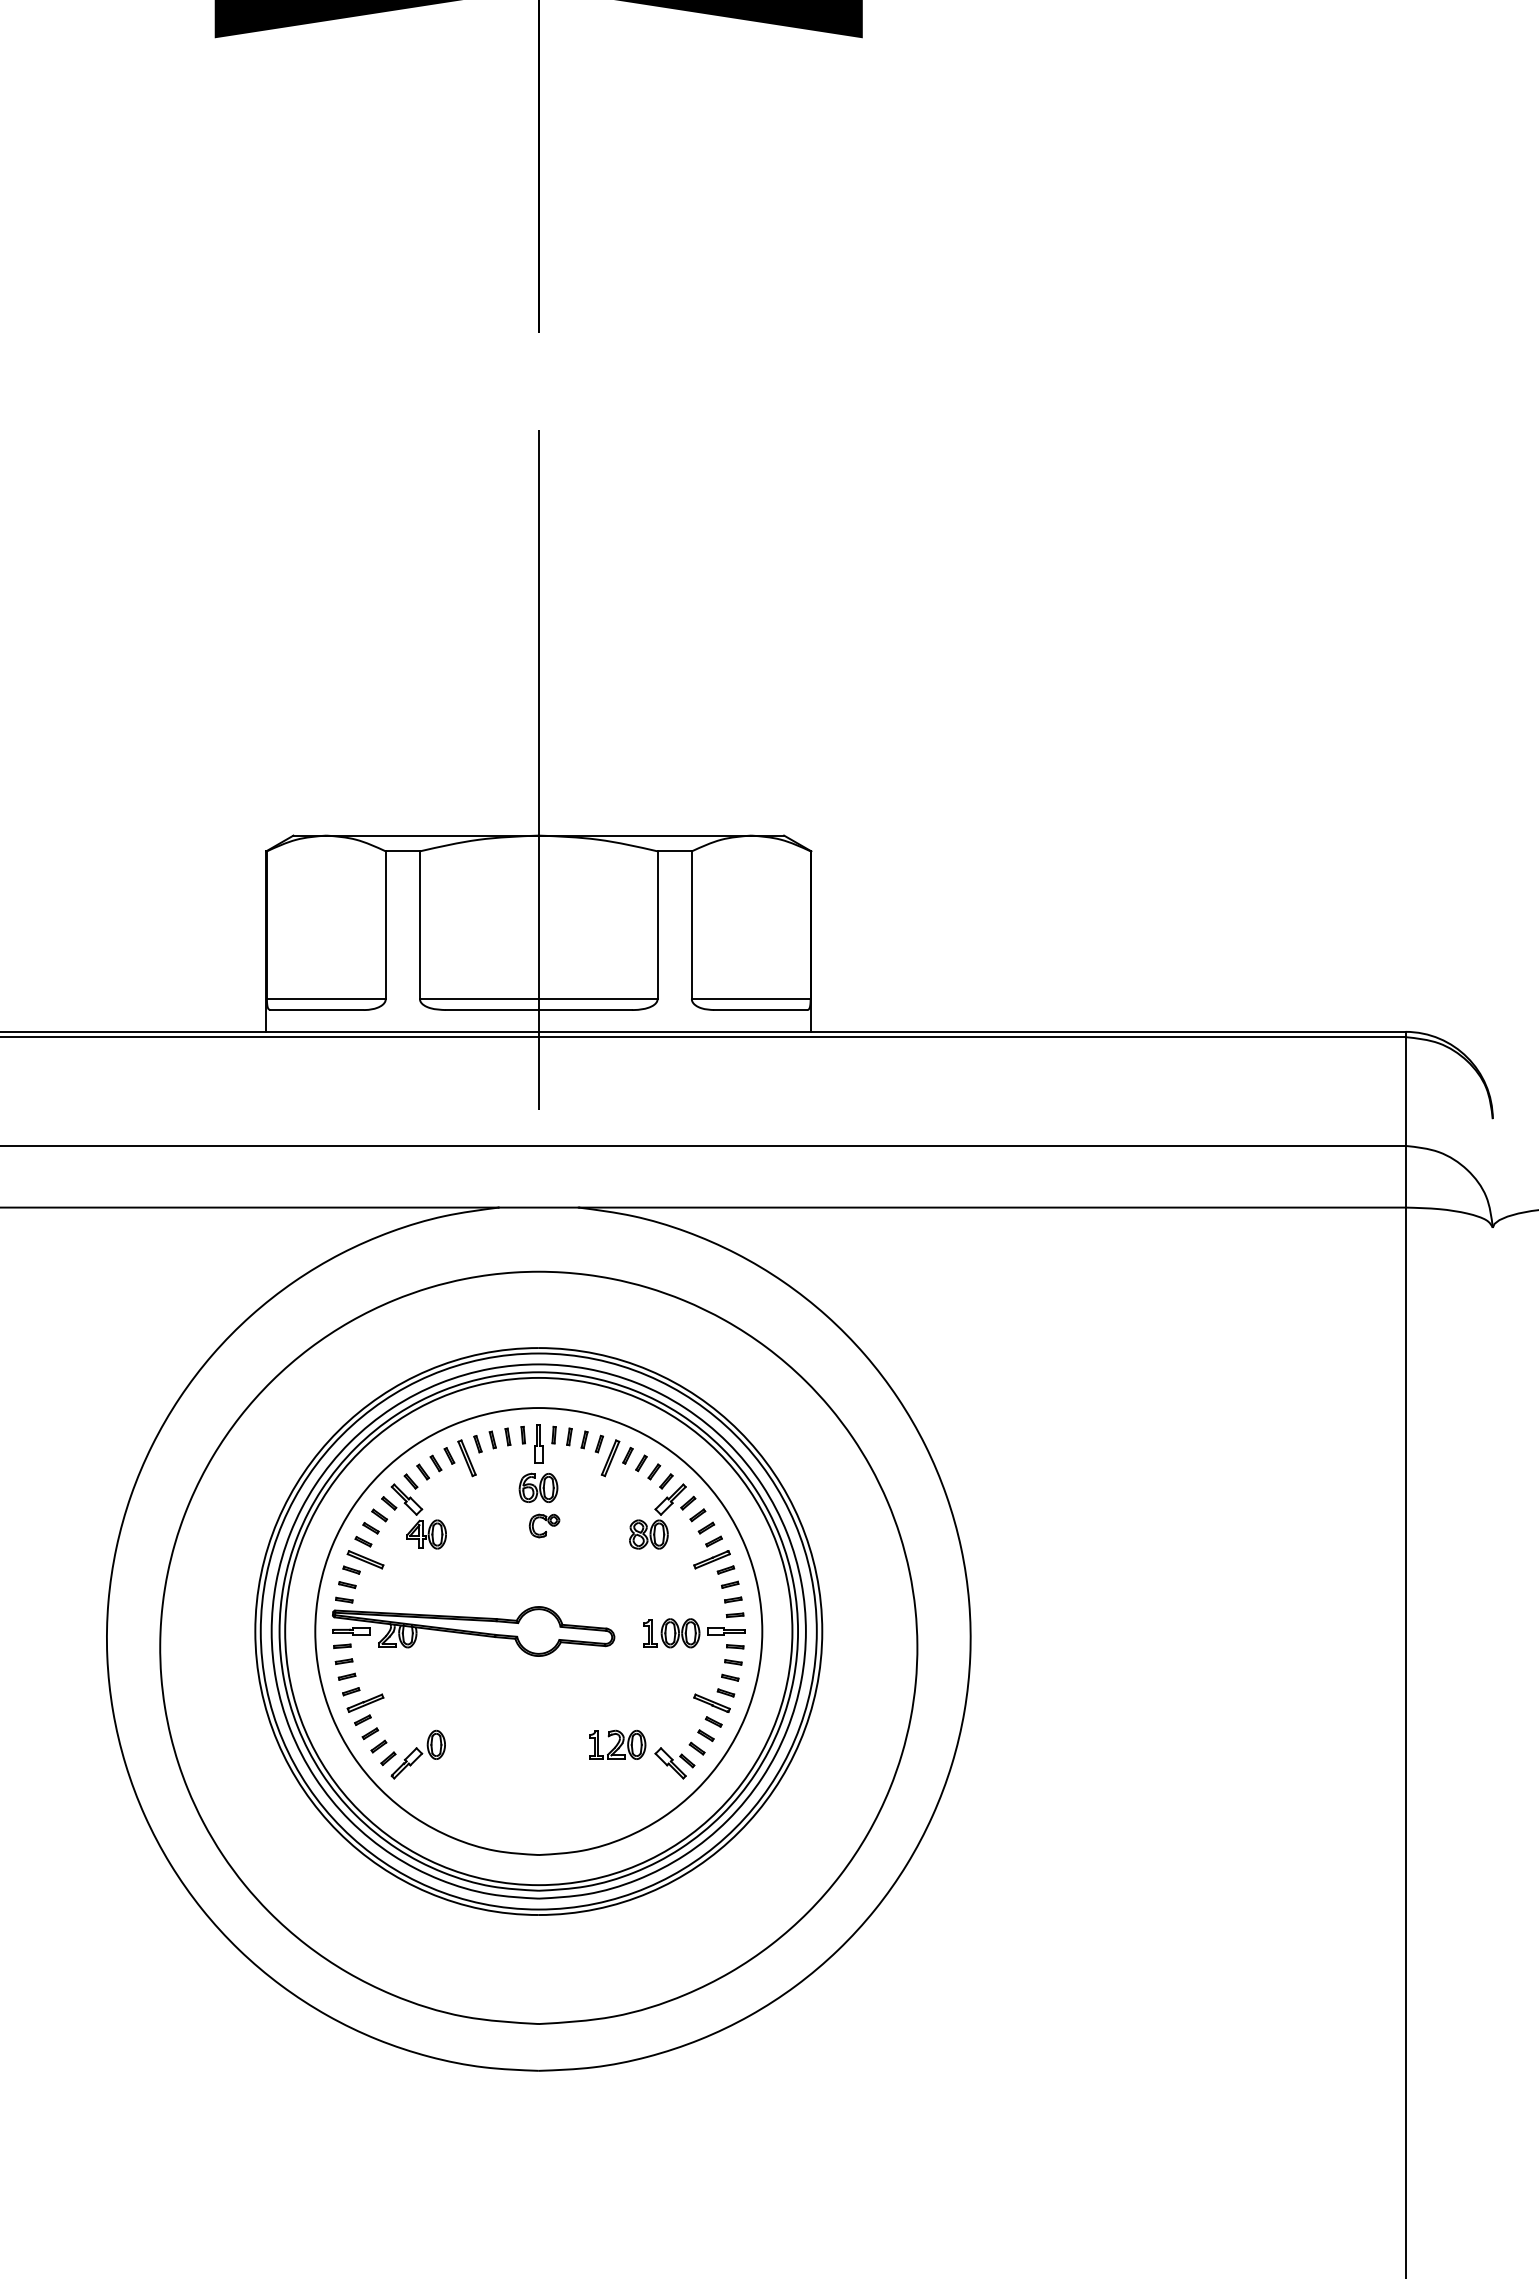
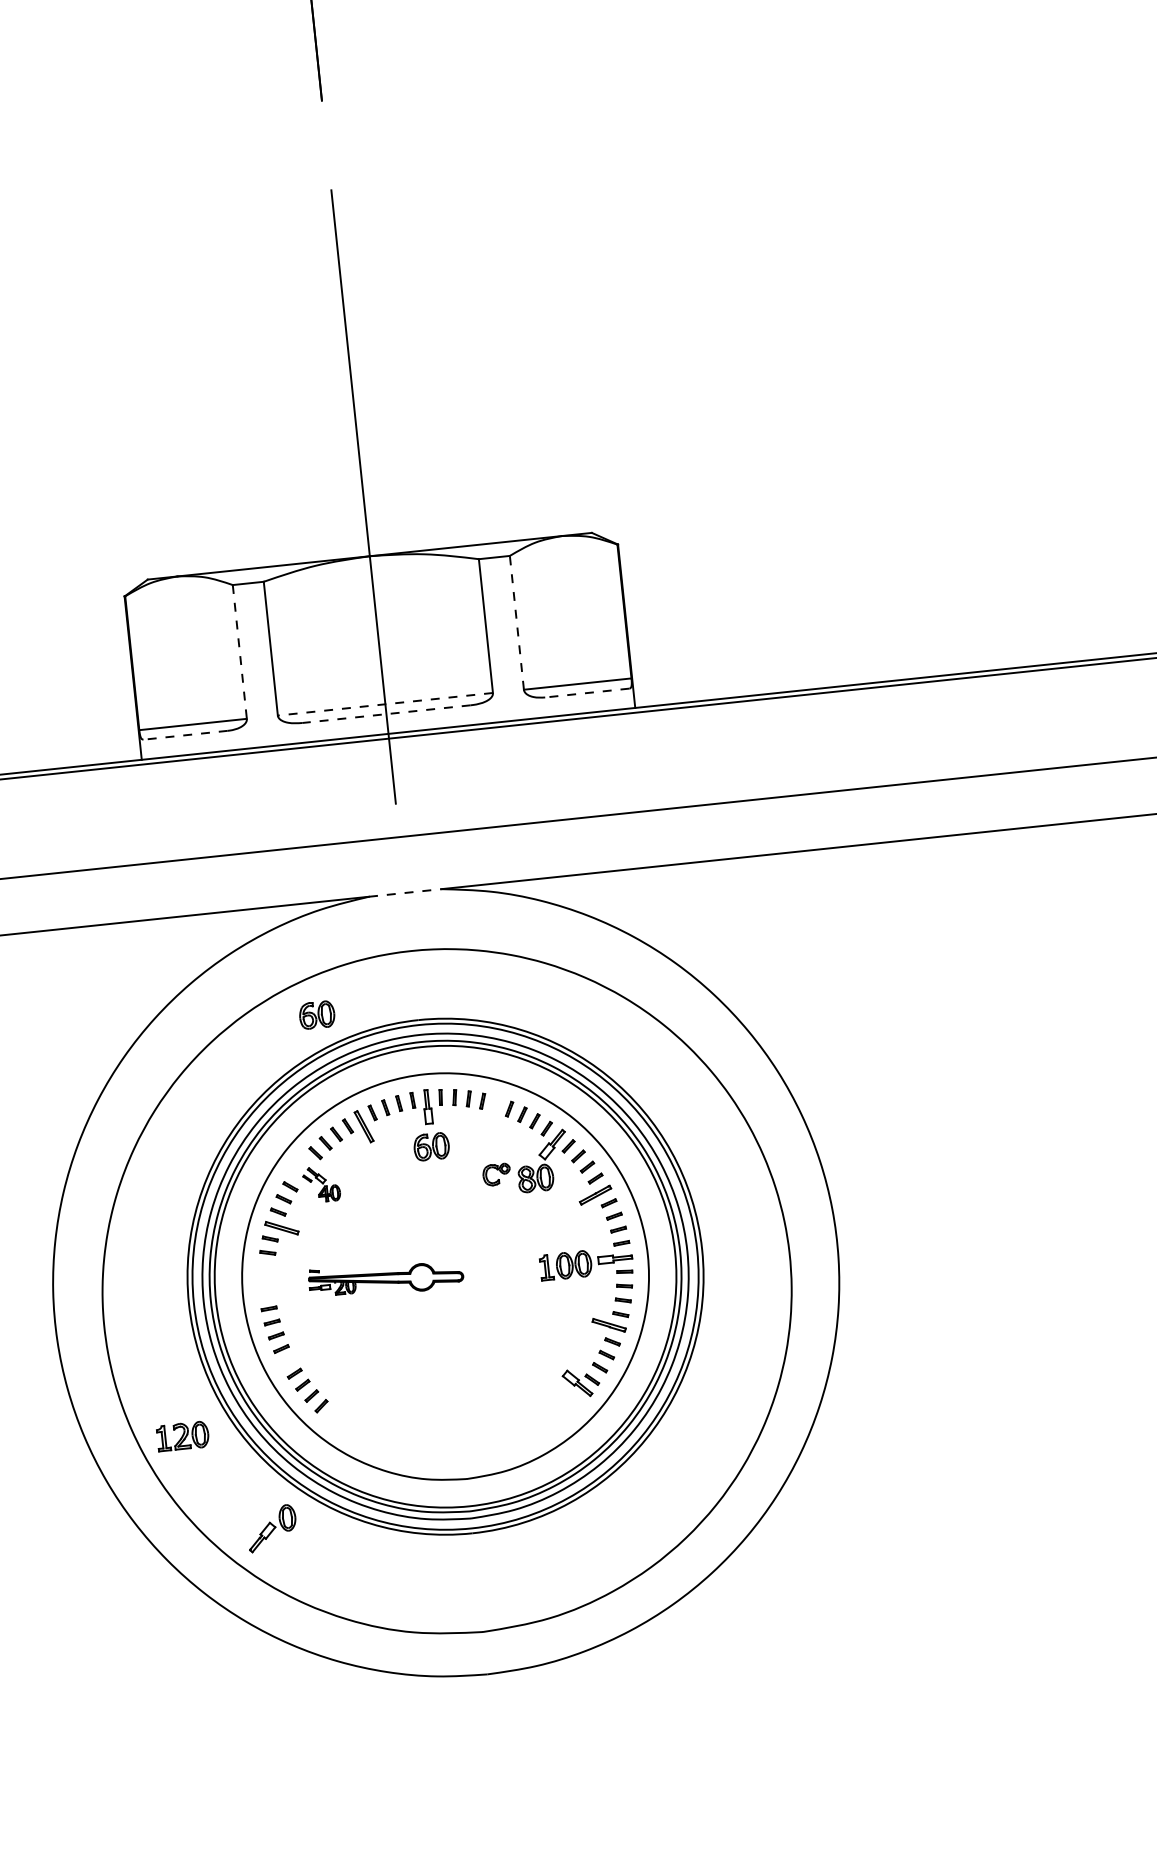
line: (385, 925) -> (239, 652), solid -> dashed
line: (691, 925) -> (516, 623), solid -> dashed
line: (538, 999) -> (385, 704), solid -> dashed
line: (316, 1010) -> (185, 735), solid -> dashed
line: (538, 1010) -> (386, 714), solid -> dashed
line: (760, 1010) -> (587, 693), solid -> dashed
line: (538, 1207) -> (404, 892), solid -> dashed
part: (428, 1330) -> (317, 1014), added
part: (610, 1458) -> (494, 1113), removed
part: (413, 1516) -> (321, 1184), size x0.6
part: (544, 1525) -> (496, 1174), moved
part: (473, 1626) -> (385, 1278), size x0.6
part: (365, 1702) -> (295, 1357), removed
part: (617, 1744) -> (182, 1436), moved
part: (417, 1754) -> (271, 1528), moved

